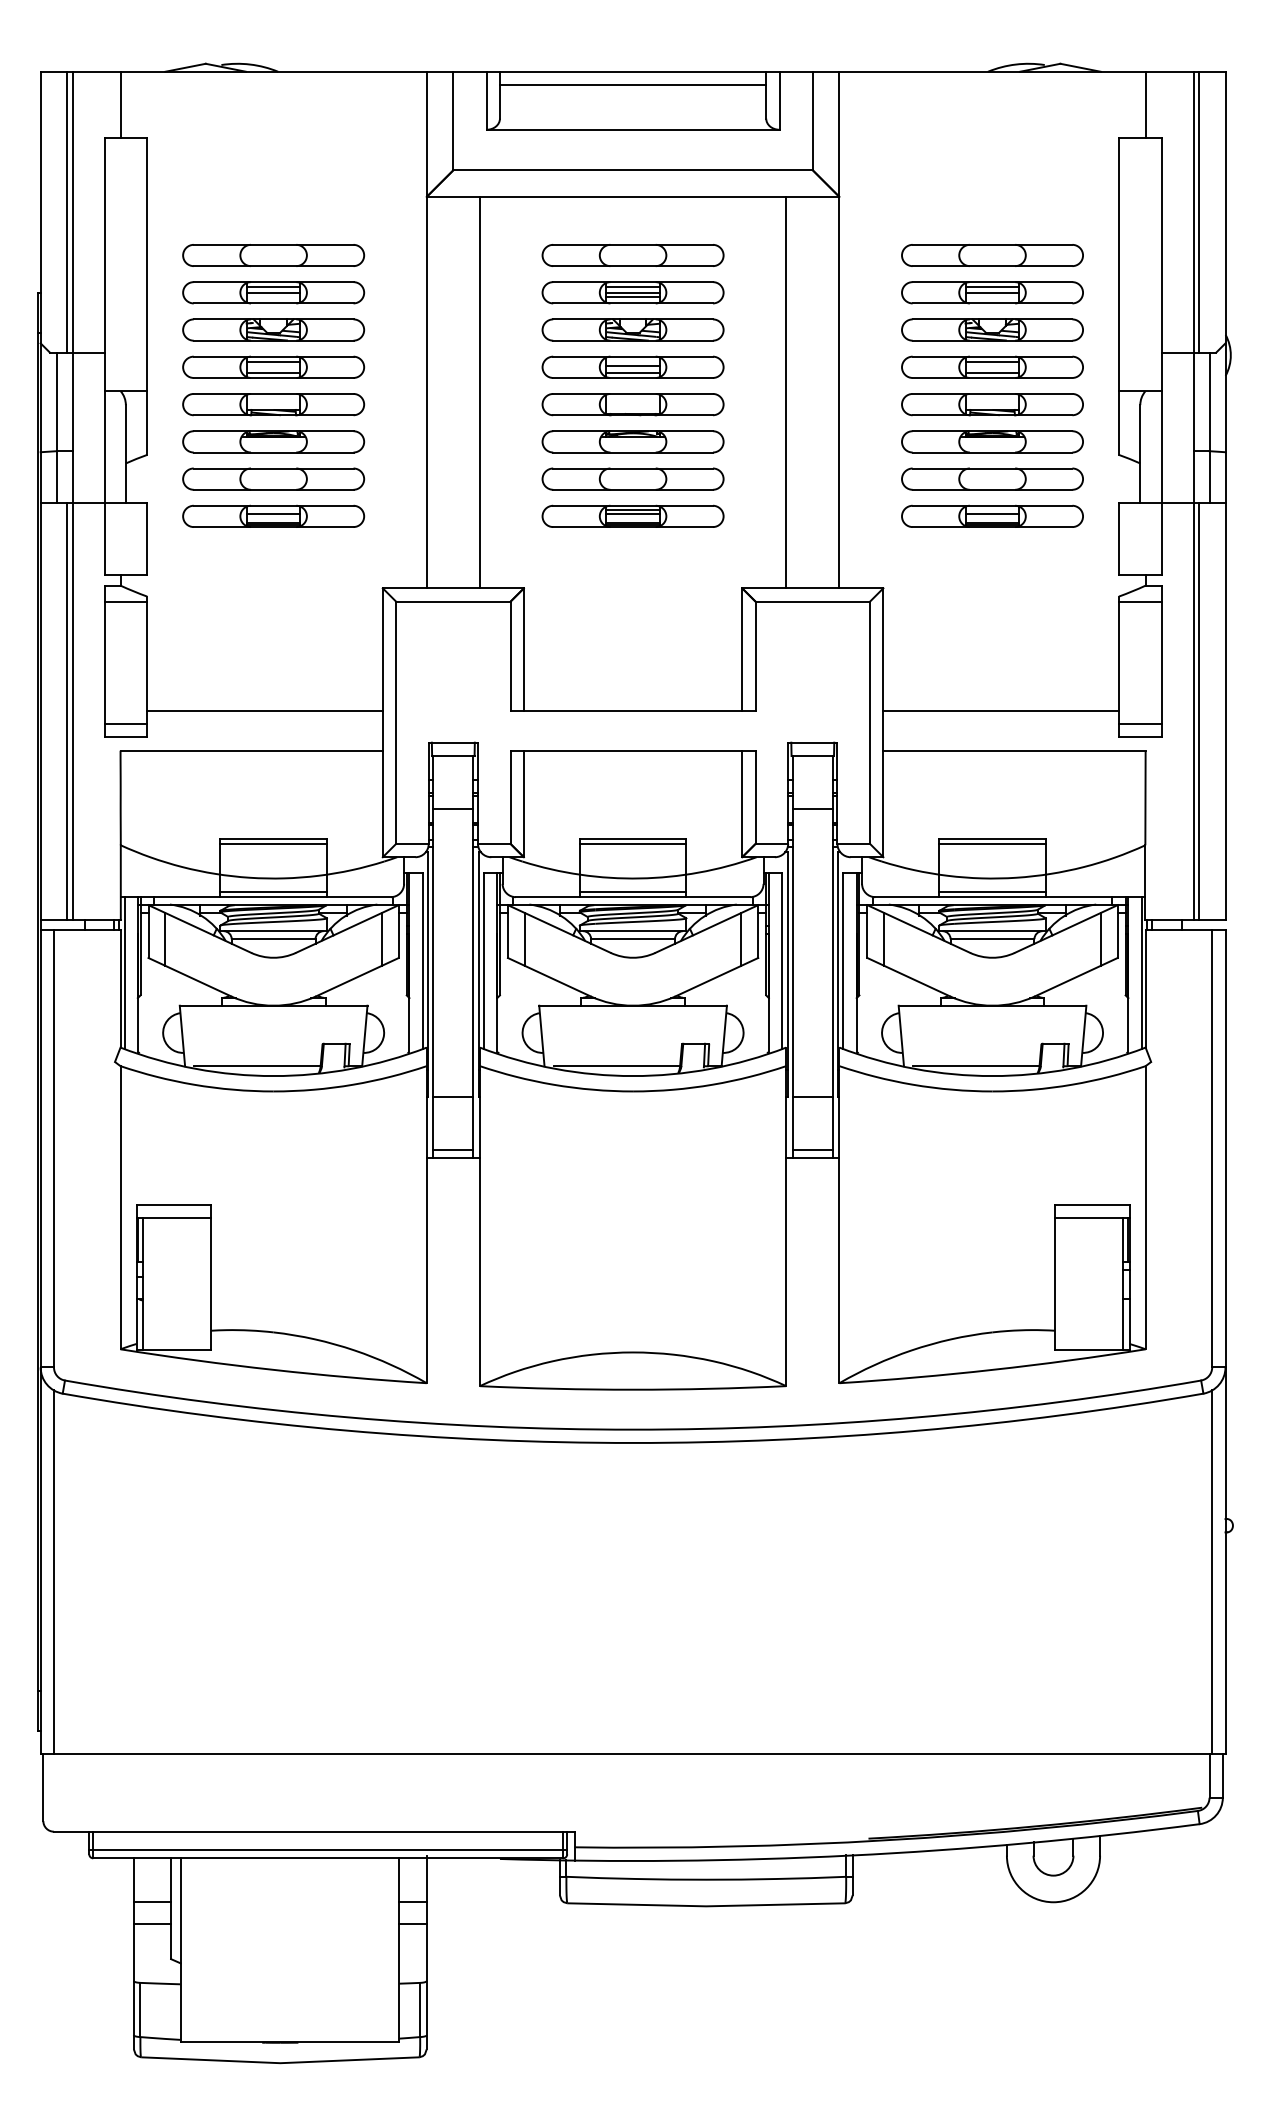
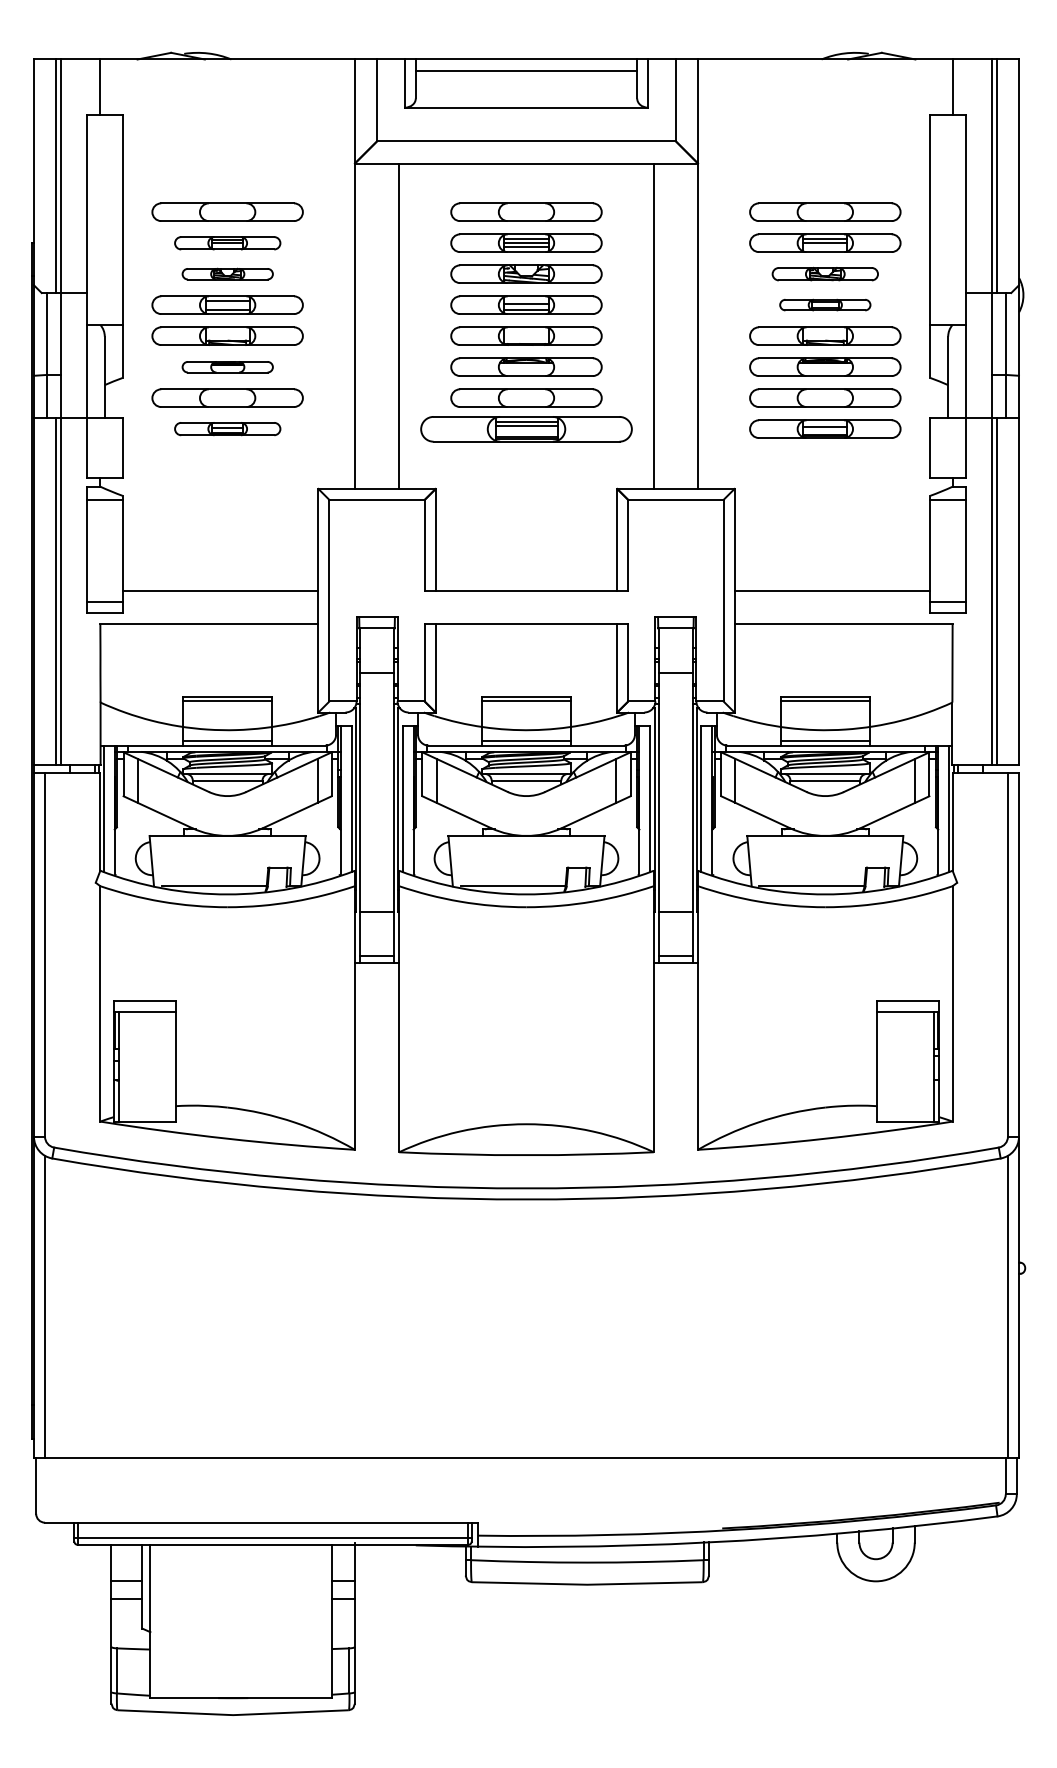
part: (273, 292) -> (227, 242), size x0.7
part: (273, 329) -> (227, 273), size x0.6
part: (992, 329) -> (825, 273), size x0.7
part: (992, 366) -> (825, 304), size x0.6
part: (273, 441) -> (227, 366), size x0.6
part: (273, 515) -> (227, 428), size x0.7
part: (632, 515) -> (526, 428), size x1.4

